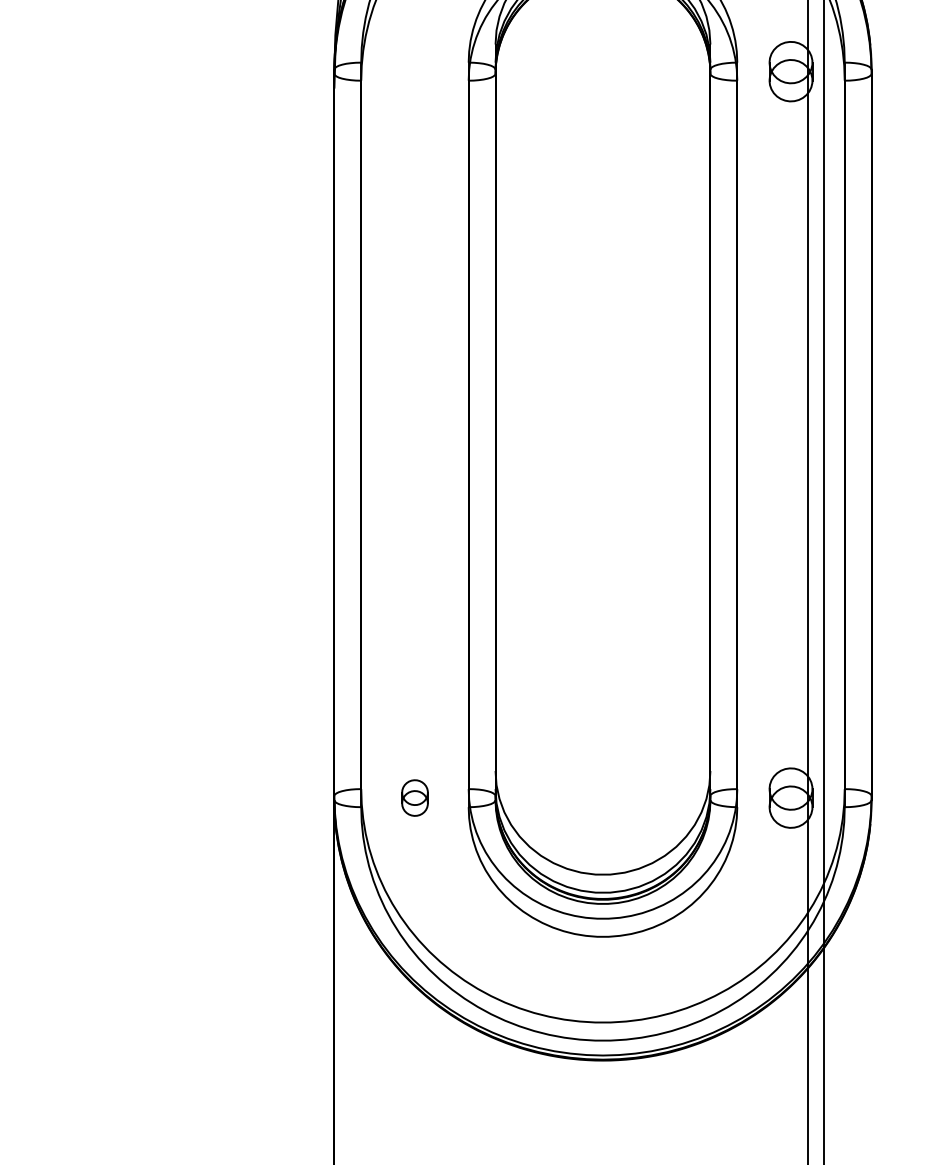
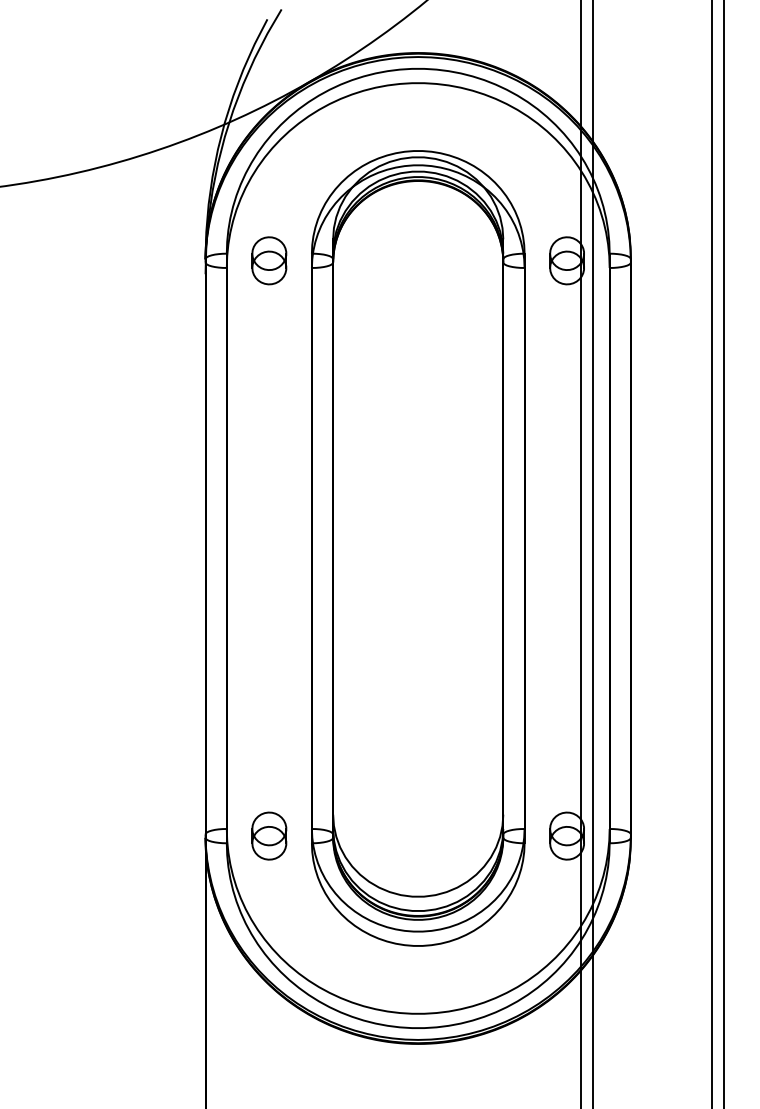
part: (415, 71) -> (269, 260), added
part: (415, 797) -> (269, 835), size x1.67

